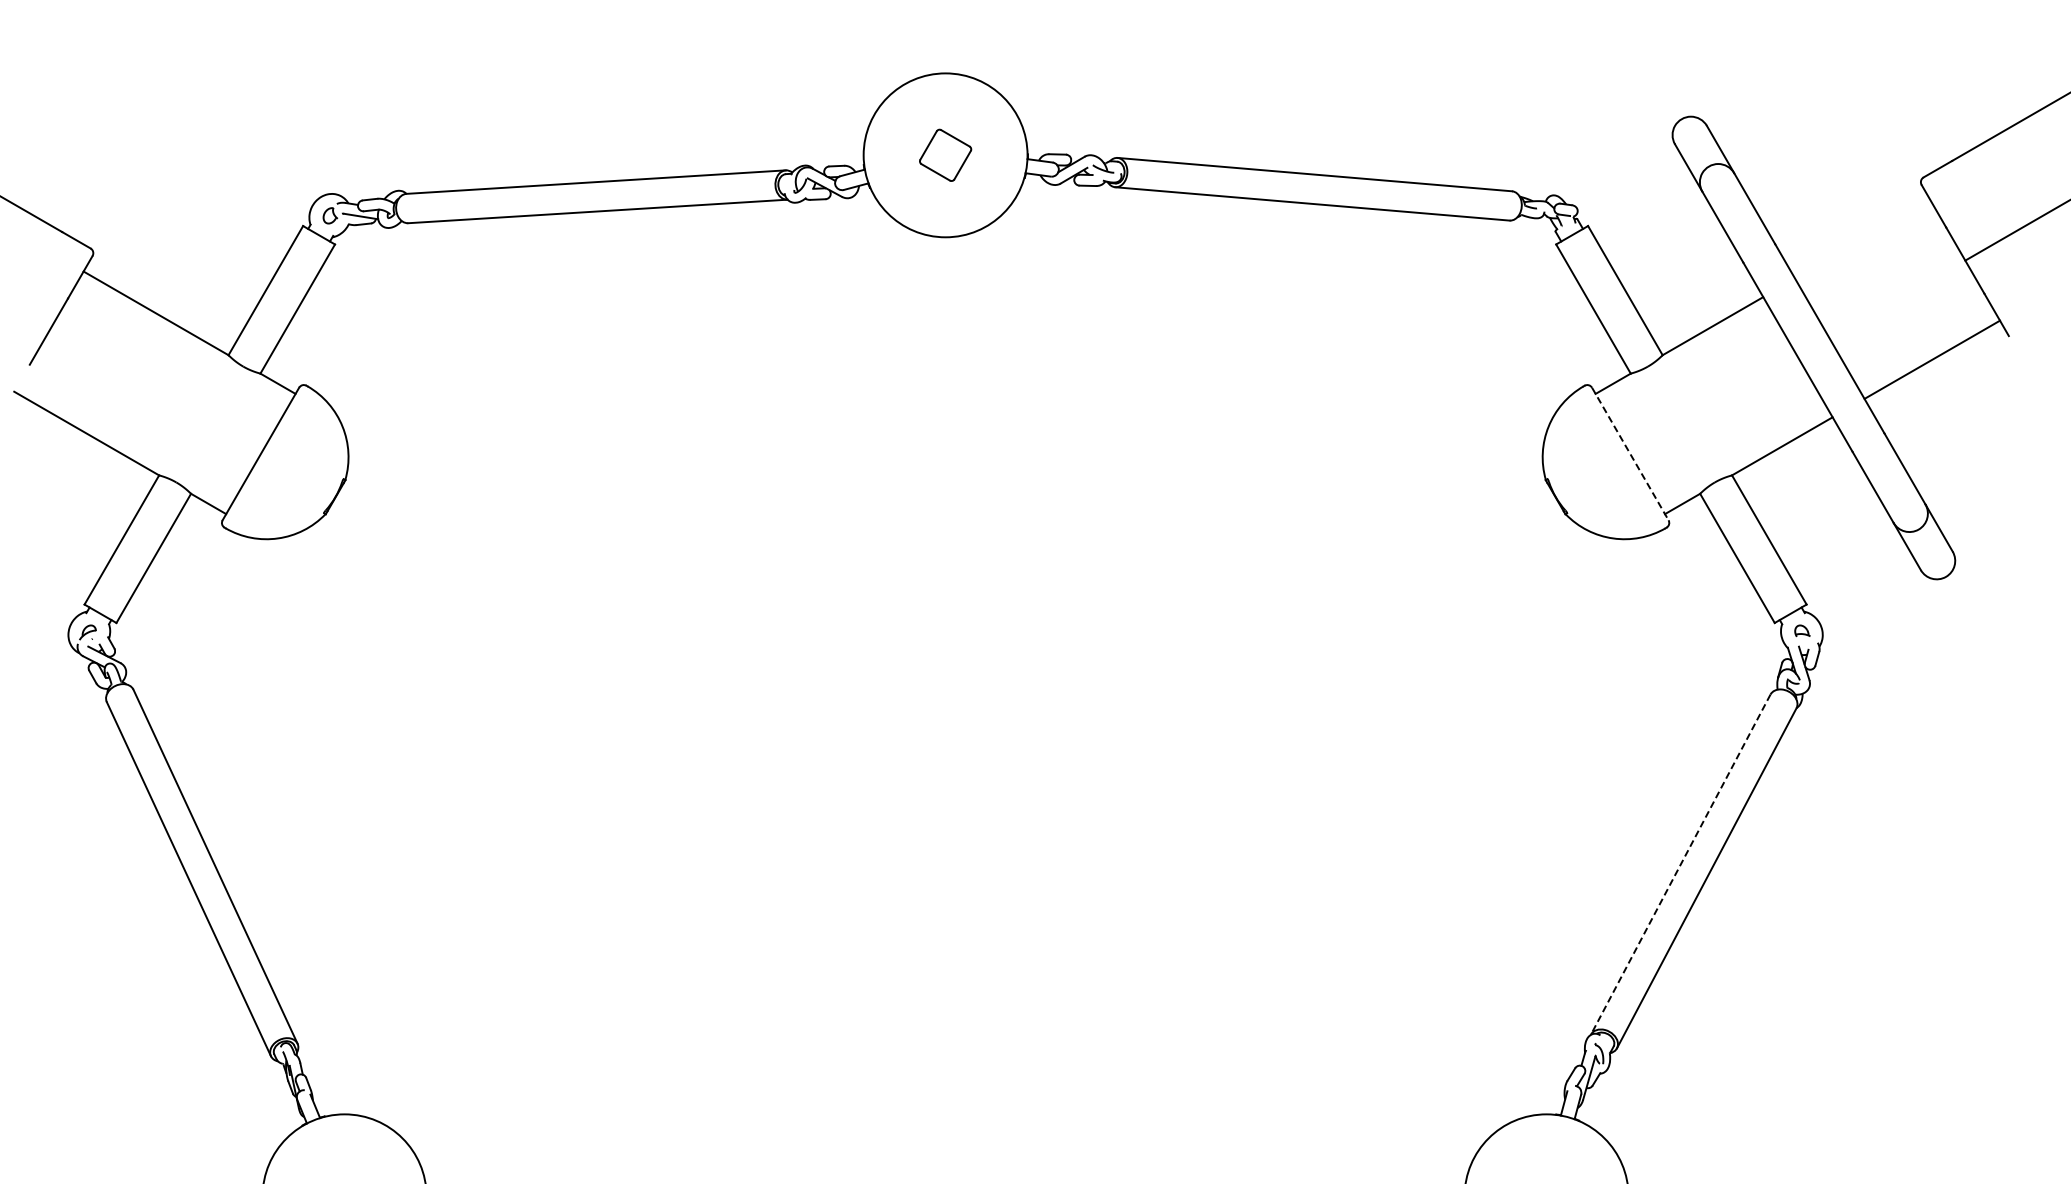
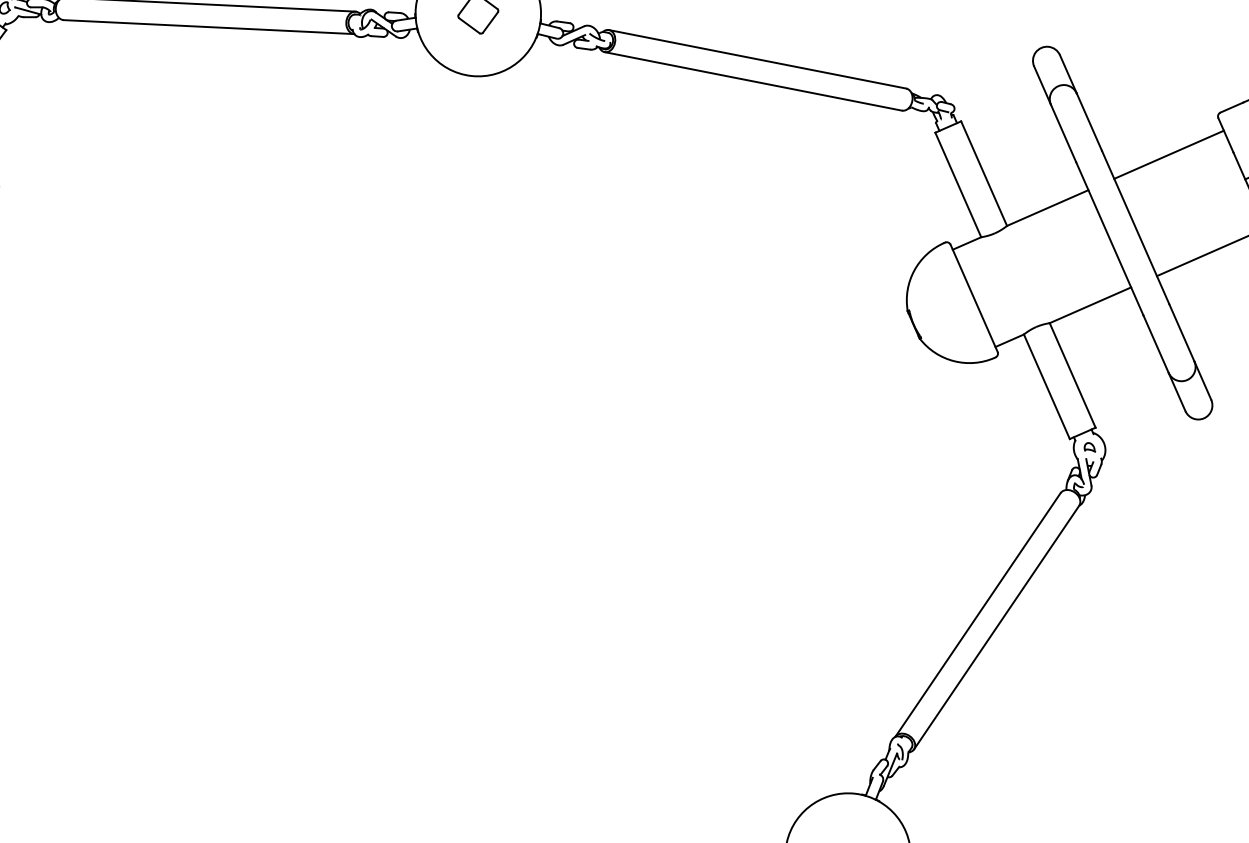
line: (1862, 239) -> (1168, 154), added
line: (1630, 454) -> (974, 298), dashed -> solid
line: (1680, 865) -> (977, 615), dashed -> solid

